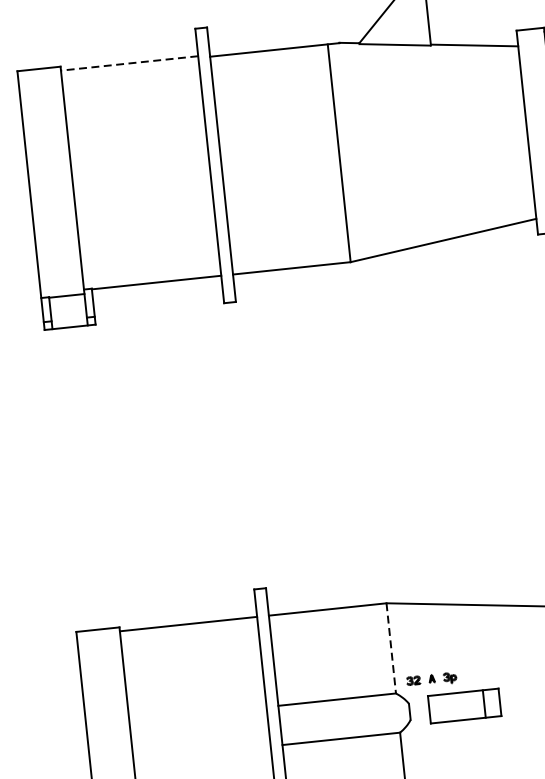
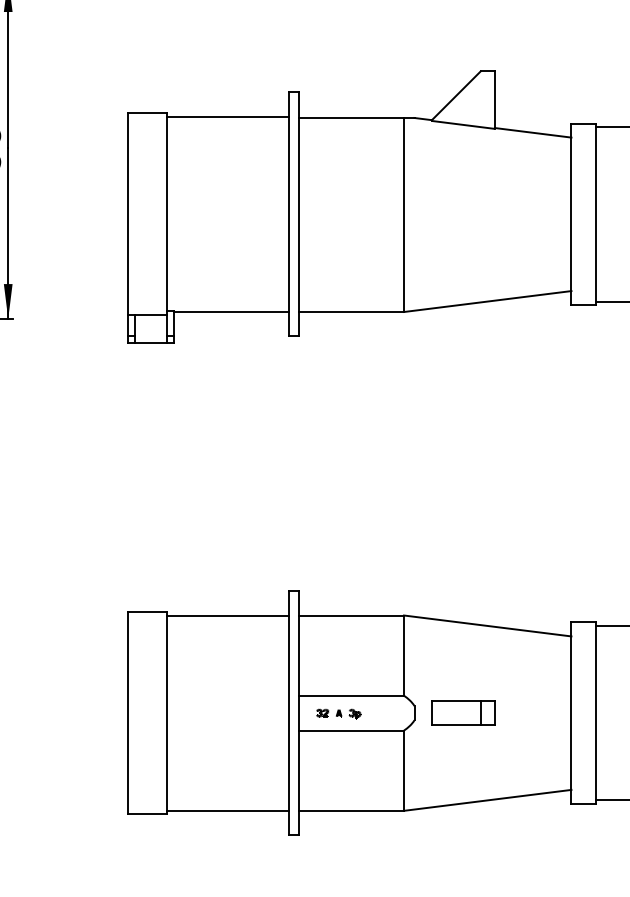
line: (129, 63) -> (227, 116), dashed -> solid
line: (391, 649) -> (404, 656), dashed -> solid
part: (431, 679) -> (338, 713), moved

